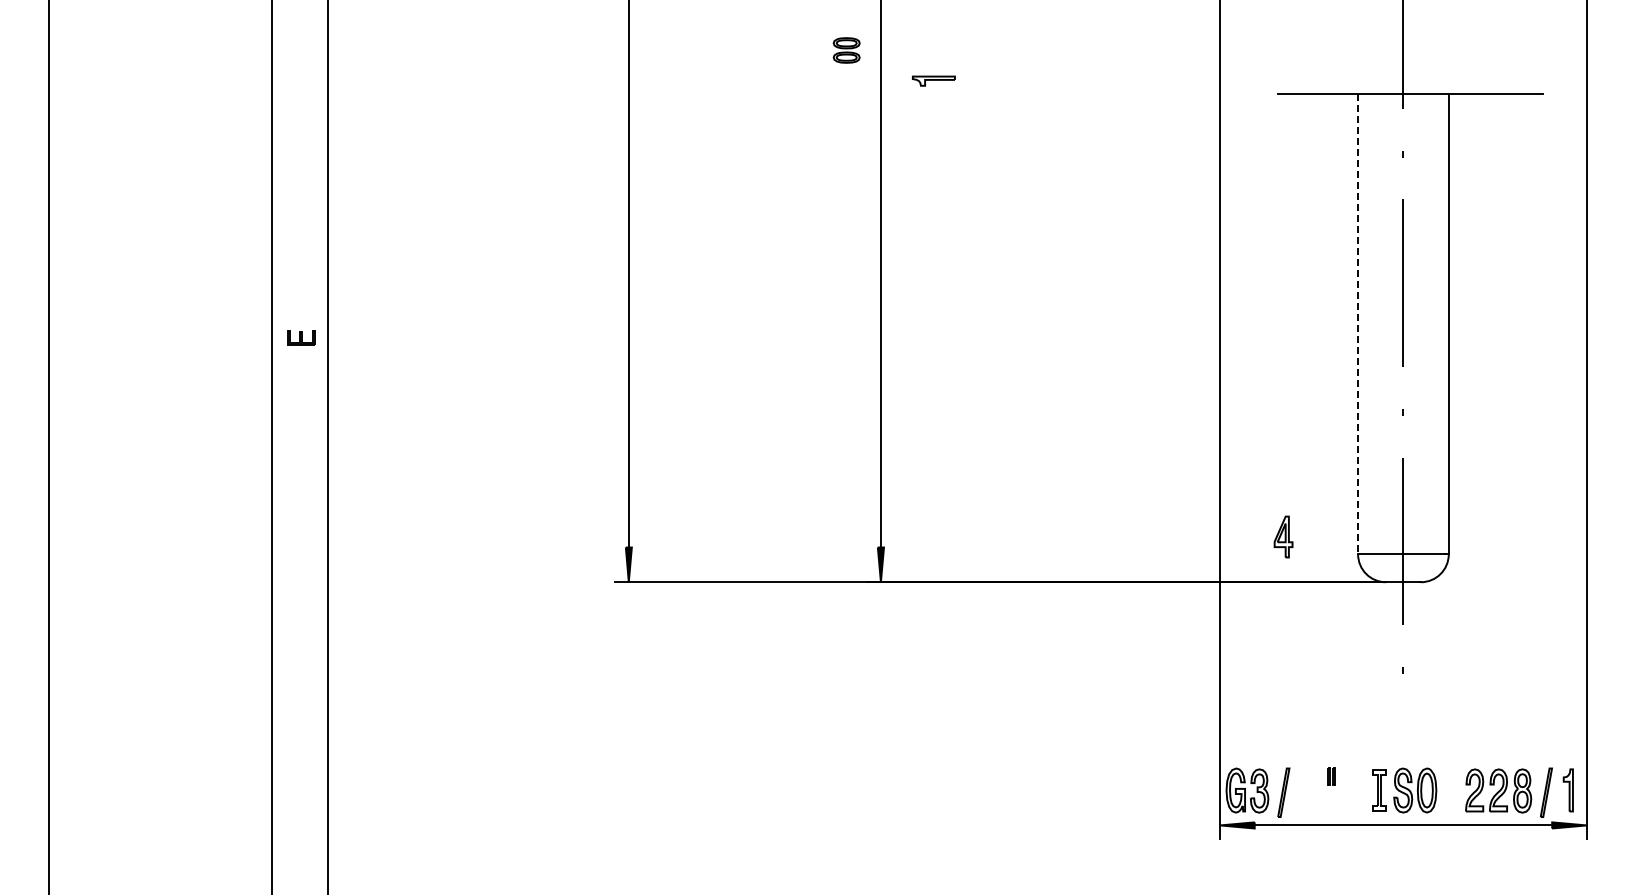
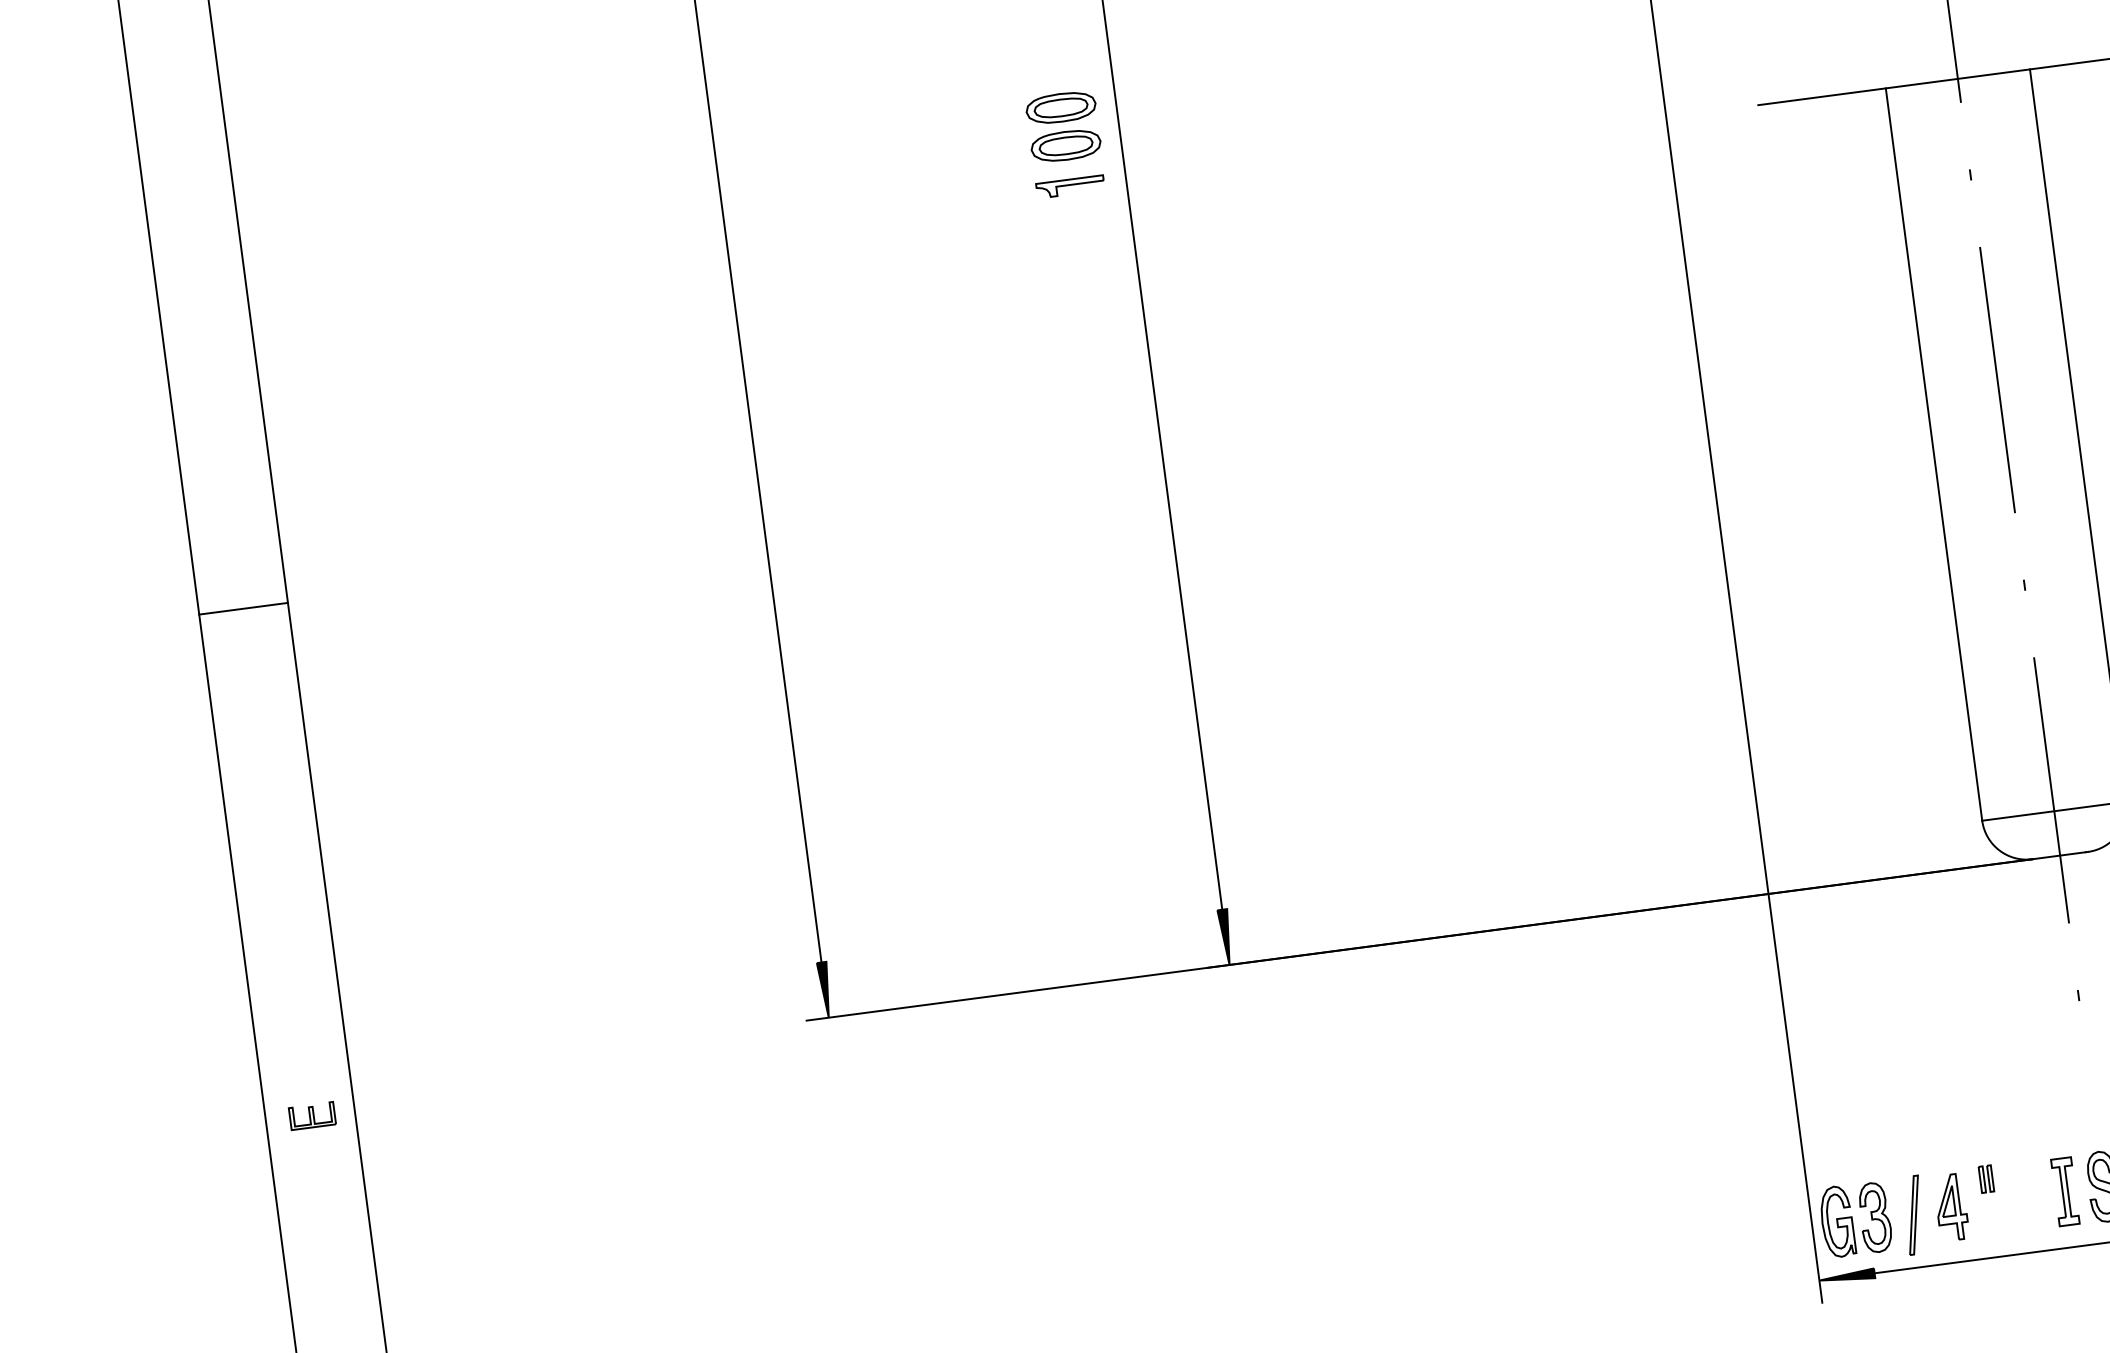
part: (846, 50) -> (1063, 126), size x1.67
part: (933, 80) -> (1069, 185), moved
line: (300, 281) -> (243, 608), added
line: (1358, 324) -> (1934, 455), dashed -> solid
part: (301, 337) -> (312, 1115), moved
part: (1283, 536) -> (1951, 1206), moved

